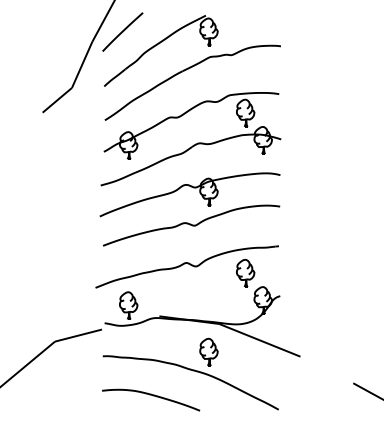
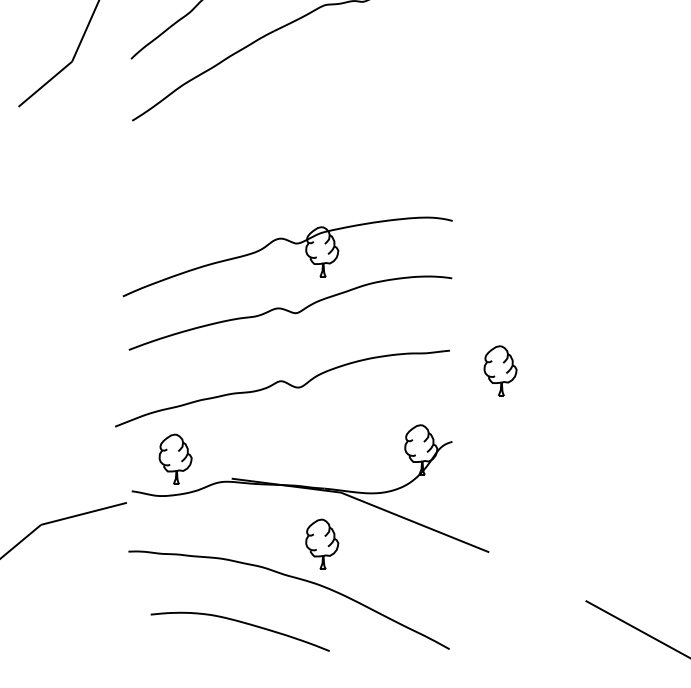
part: (190, 139) -> (288, 155), removed
part: (245, 272) -> (500, 369), moved
curve: (153, 396) -> (244, 625), moved

